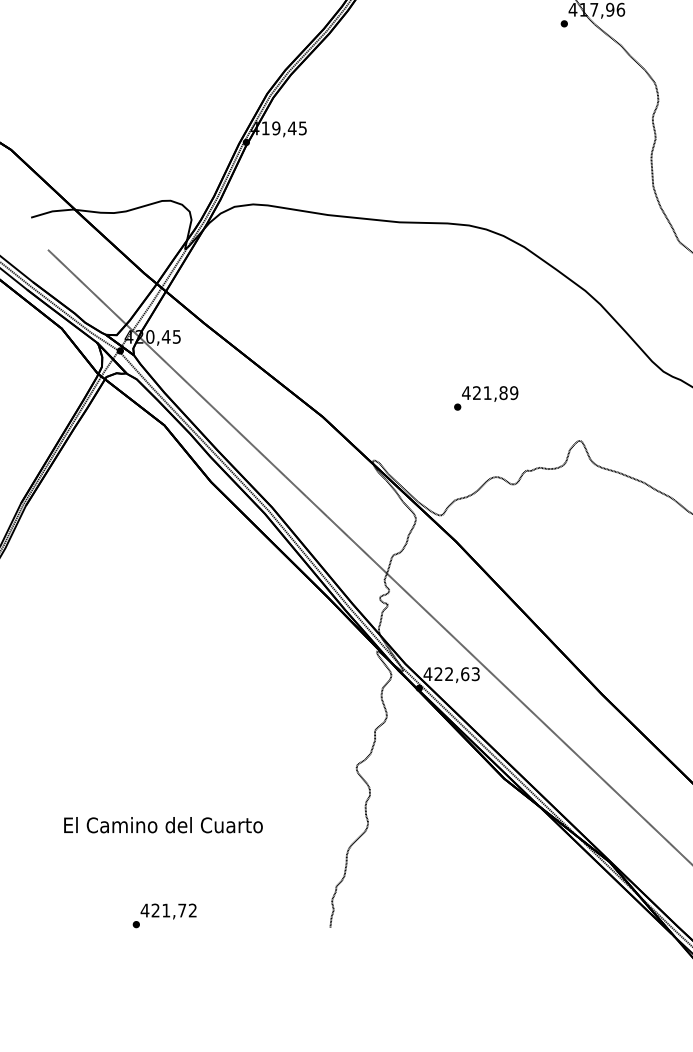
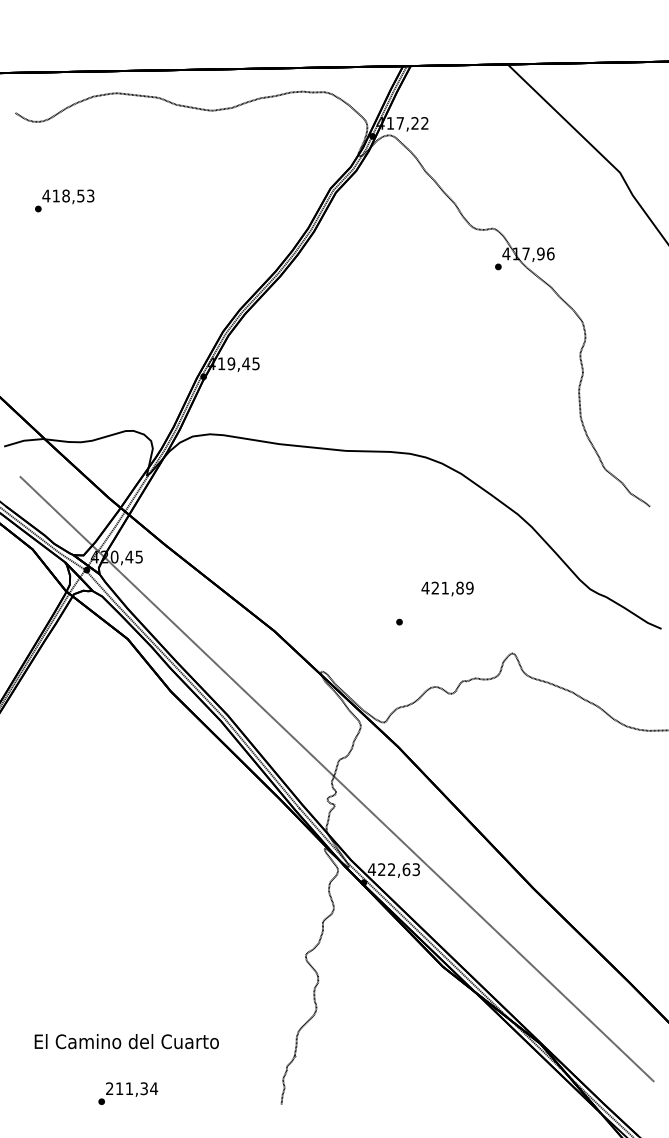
text: (490, 393) -> (447, 588), moved
text: (163, 825) -> (126, 1041), moved
text: (168, 910) -> (131, 1088), 421,72 -> 211,34

